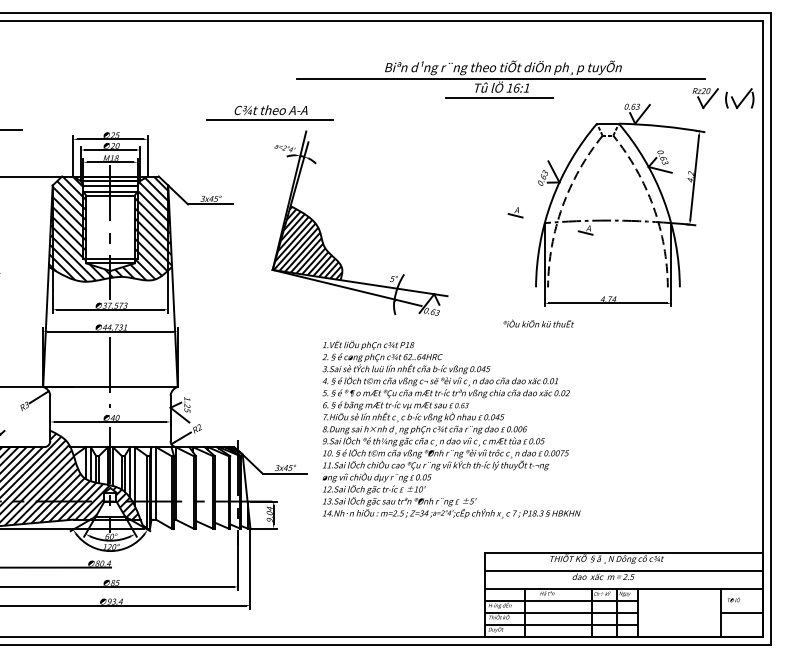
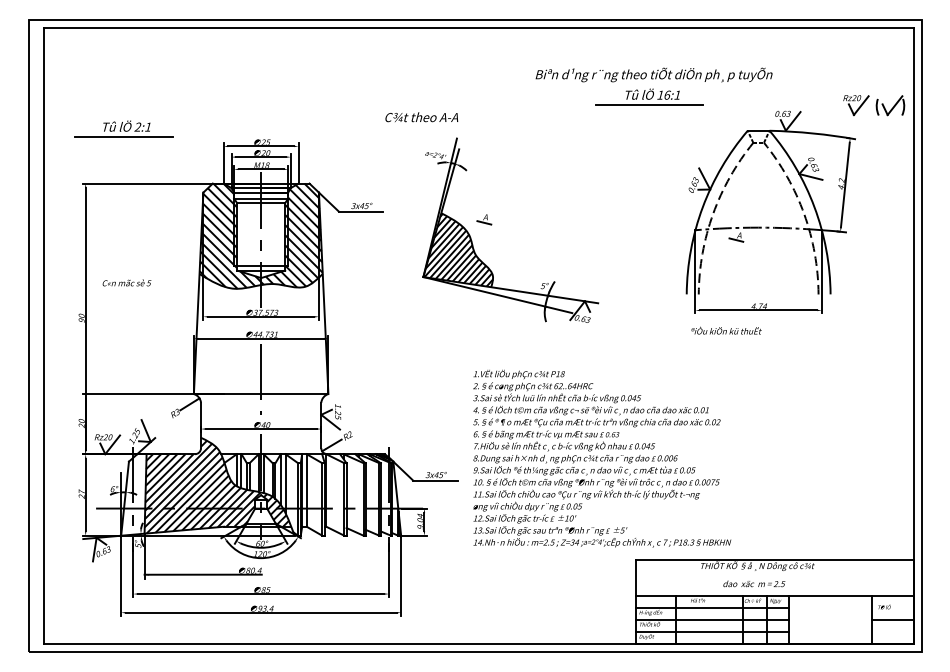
line: (500, 78) -> (651, 85), removed
line: (269, 120) -> (420, 127), removed
part: (515, 212) -> (484, 219), moved
text: (538, 323) -> (726, 330), moved
text: (451, 429) -> (602, 458), moved
line: (623, 571) -> (774, 578), removed

